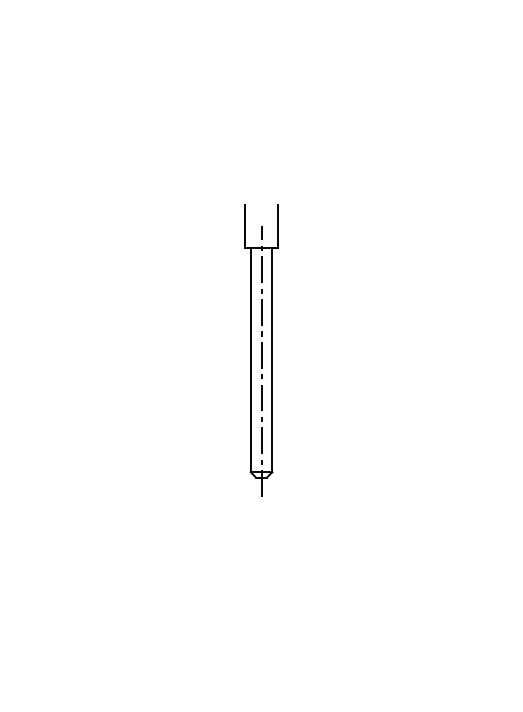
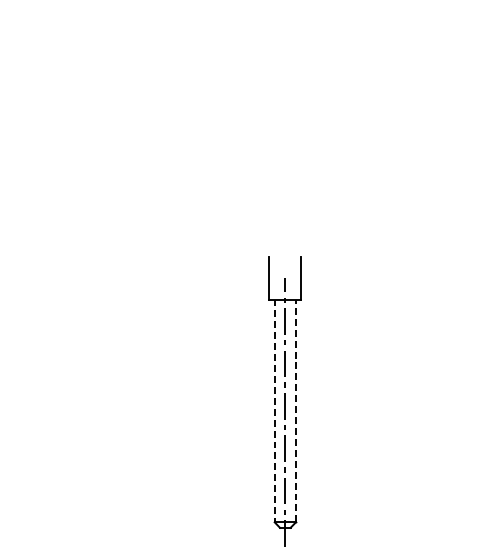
line: (272, 359) -> (296, 410), solid -> dashed
line: (250, 360) -> (274, 411), solid -> dashed

